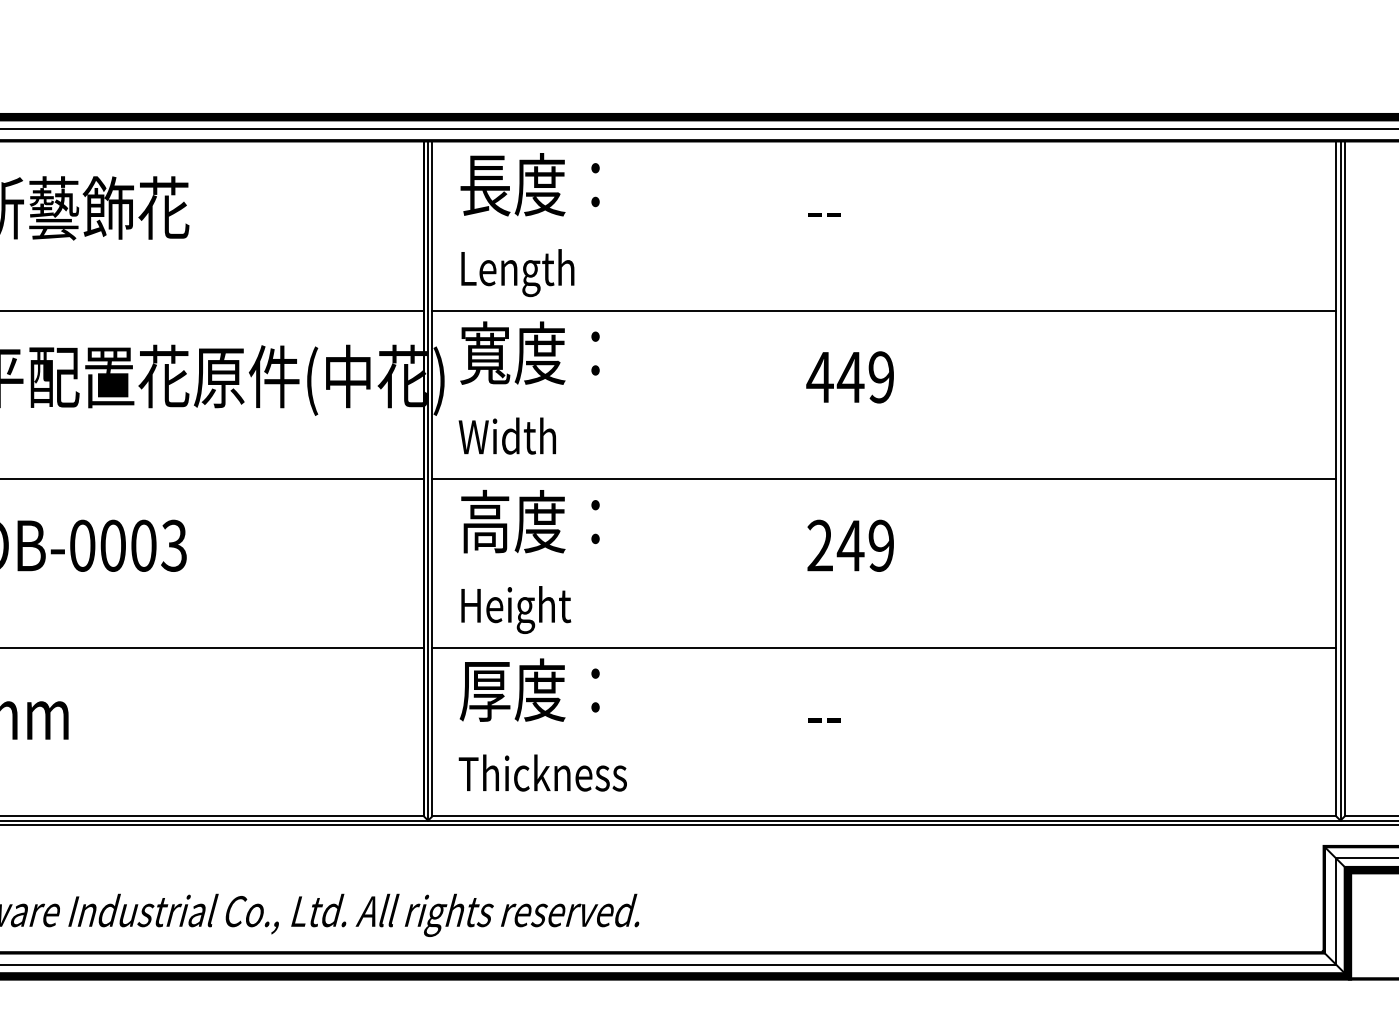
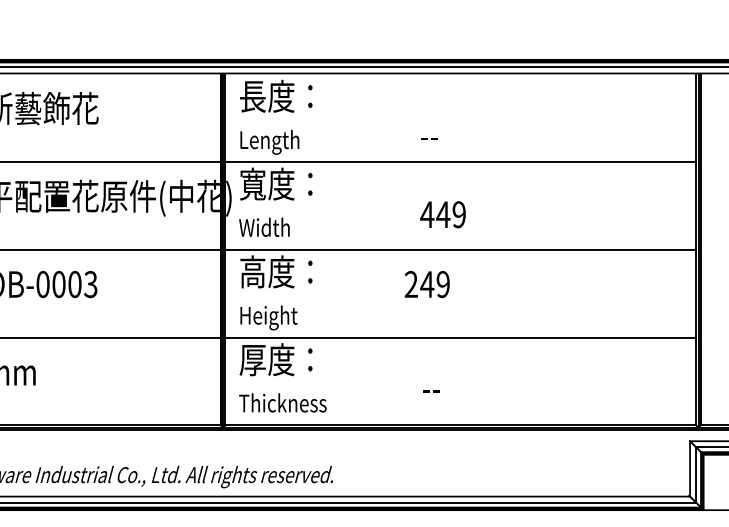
text: (824, 213) -> (429, 138), moved
text: (849, 376) -> (442, 214), moved
text: (849, 545) -> (426, 284), moved
text: (824, 720) -> (431, 391), moved

